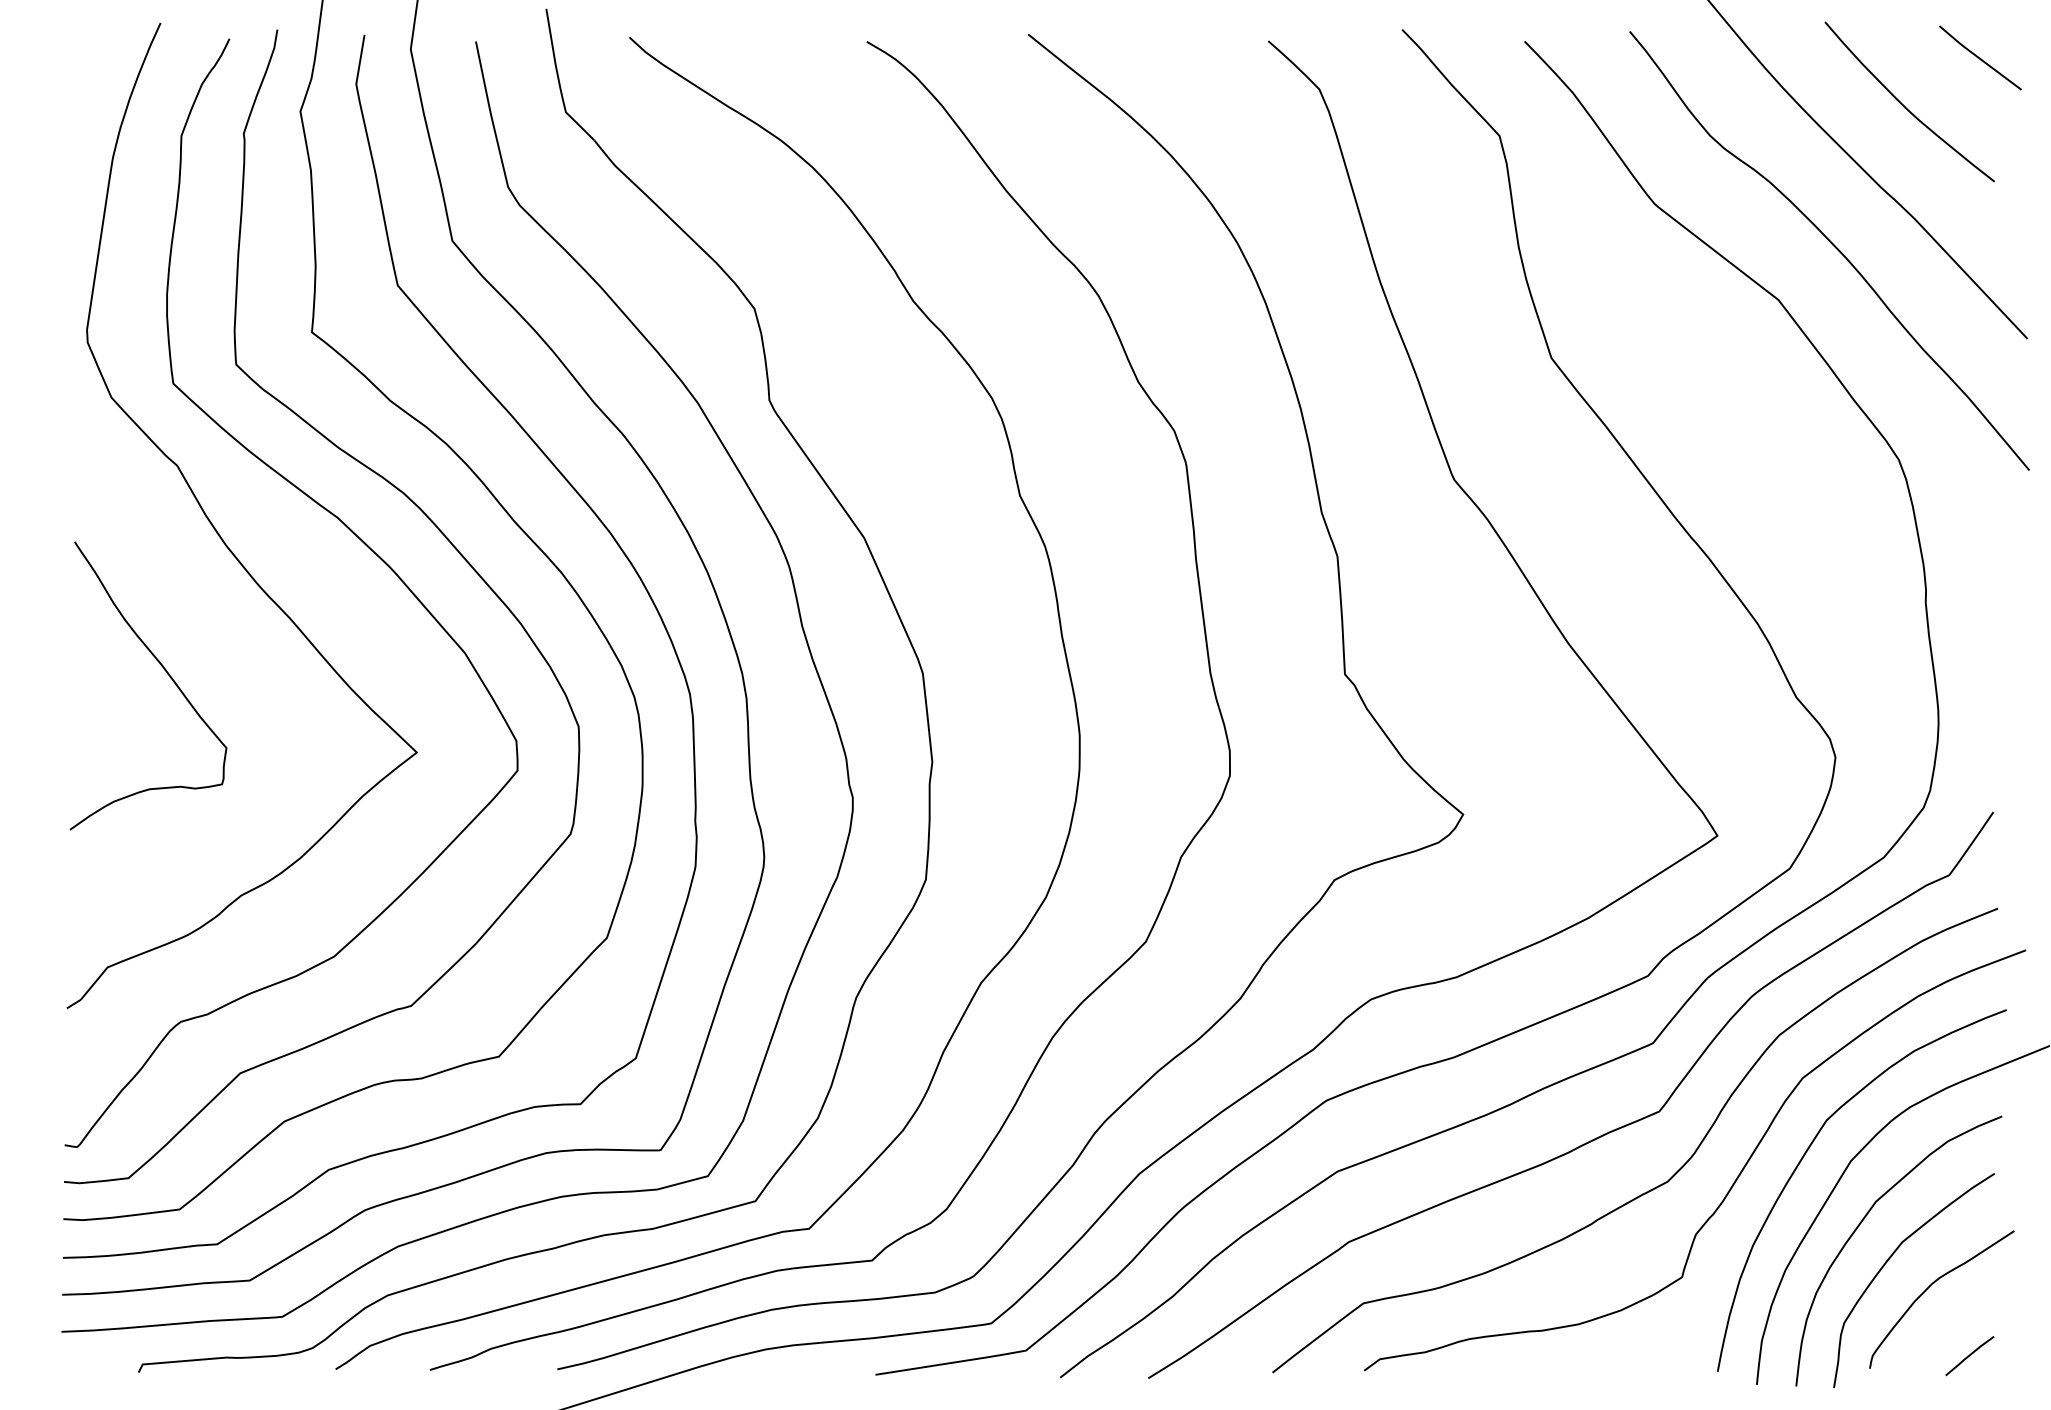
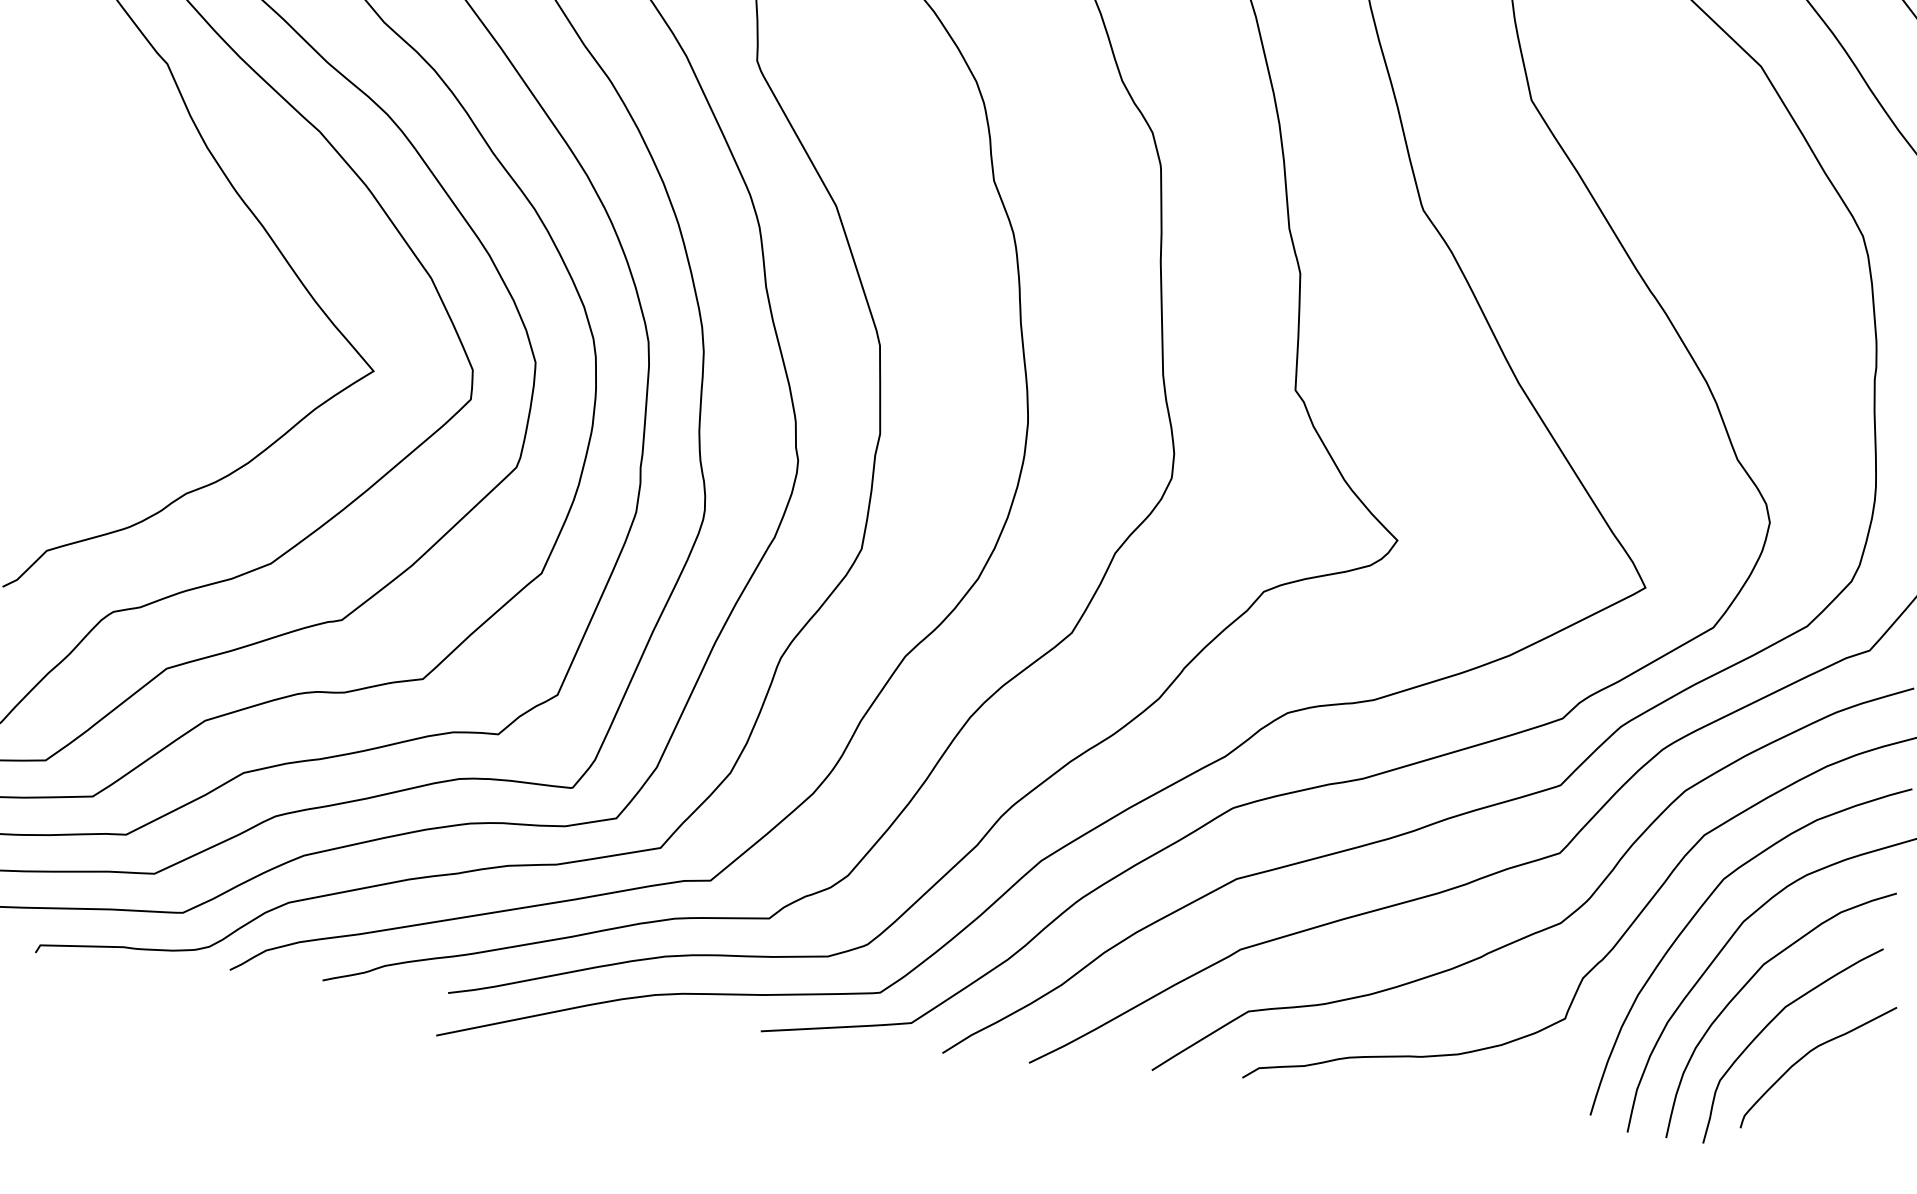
curve: (166, 673) -> (135, 267), removed
line: (1969, 1356) -> (1839, 1126), removed

